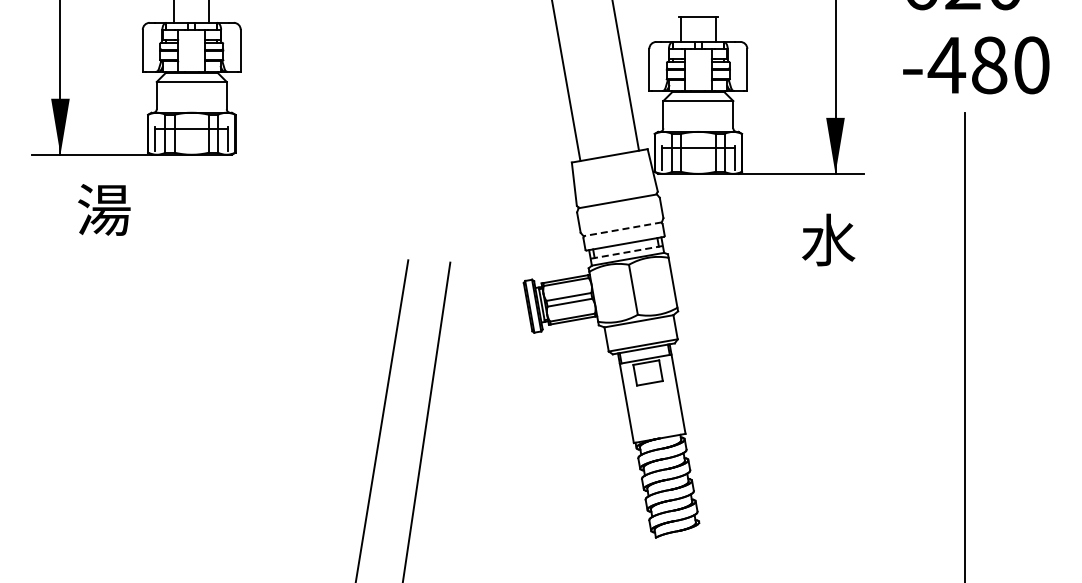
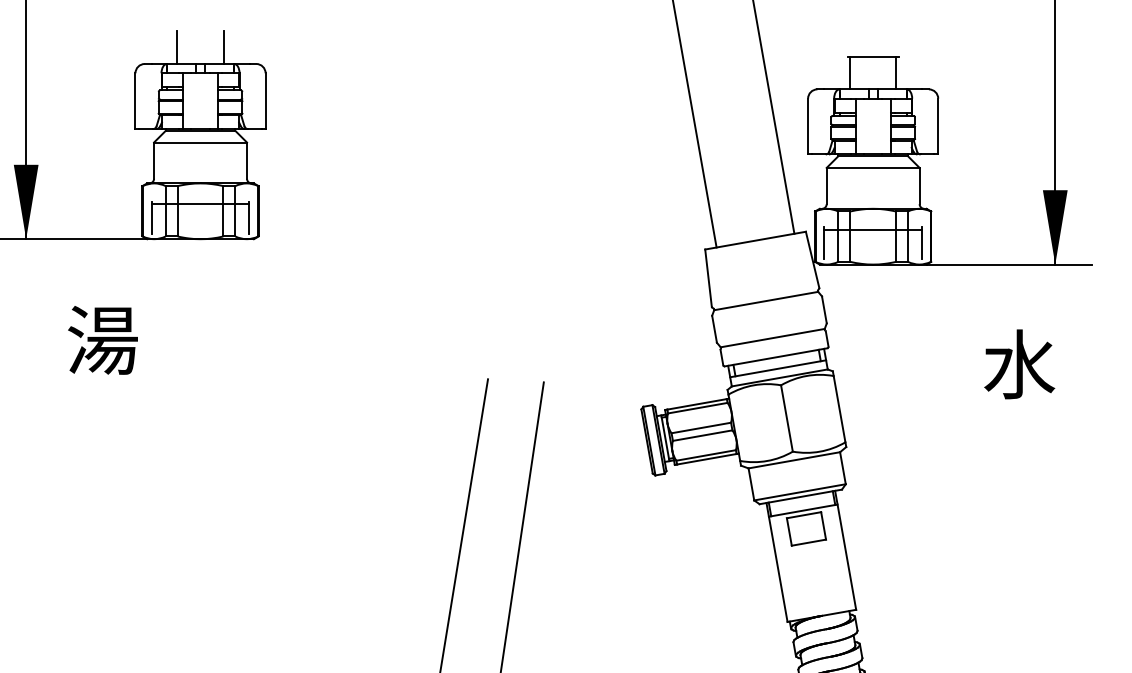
text: (104, 209) -> (103, 339), moved
line: (622, 229) -> (772, 338), dashed -> solid
text: (828, 239) -> (1019, 363), moved
line: (626, 252) -> (777, 368), dashed -> solid

